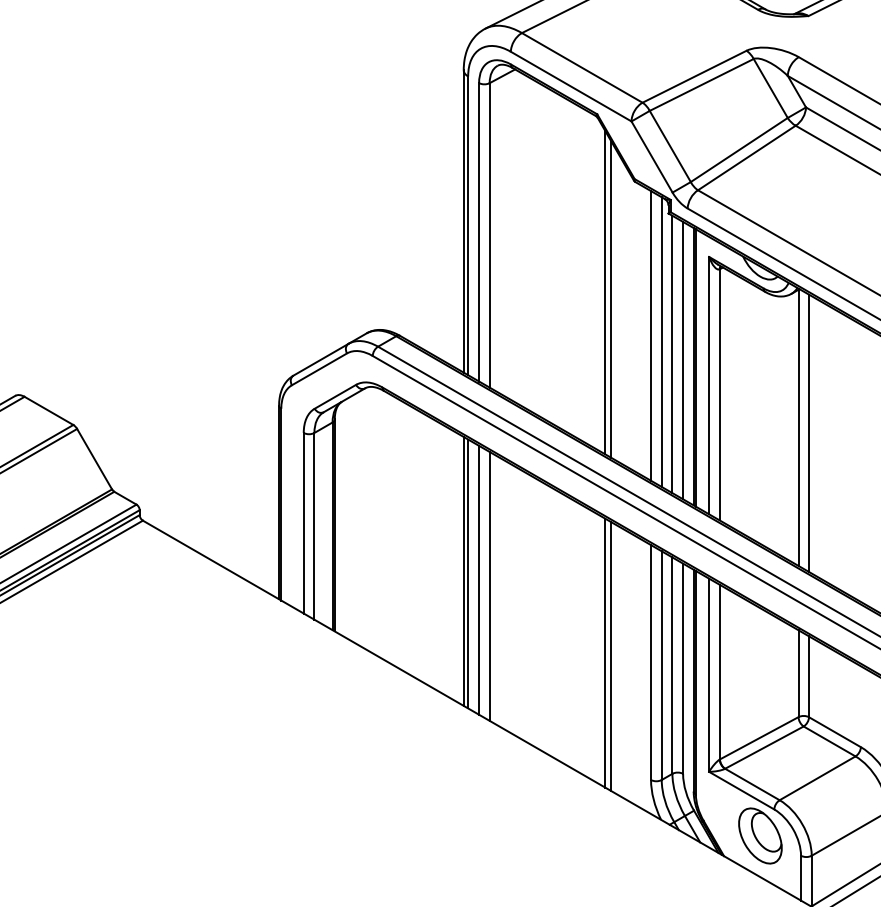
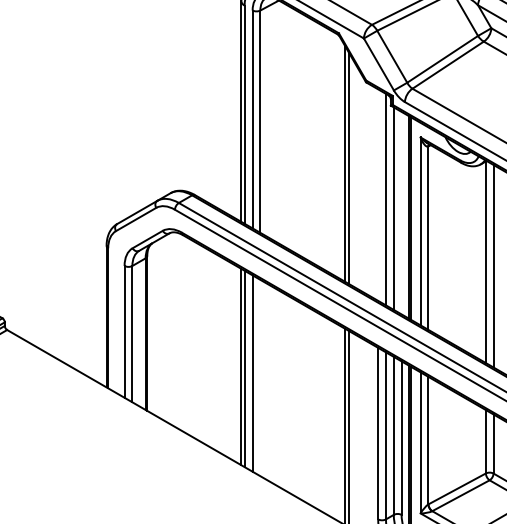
line: (651, 335) -> (378, 194), removed
line: (683, 360) -> (401, 213), removed
line: (489, 585) -> (260, 377), removed

